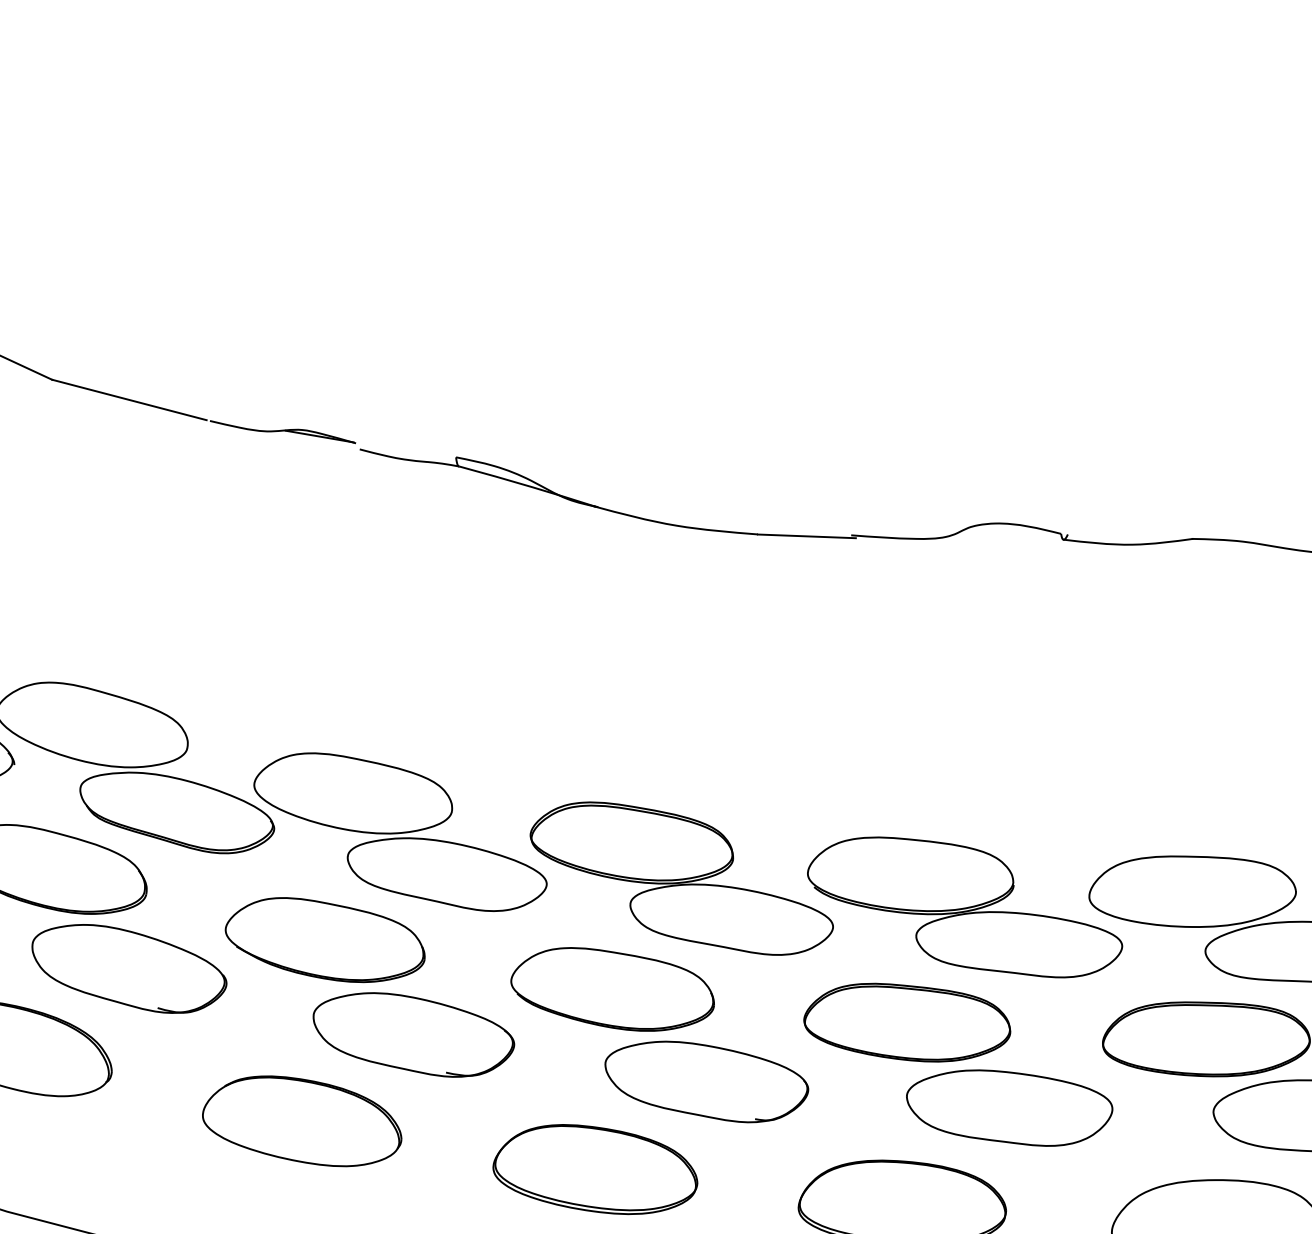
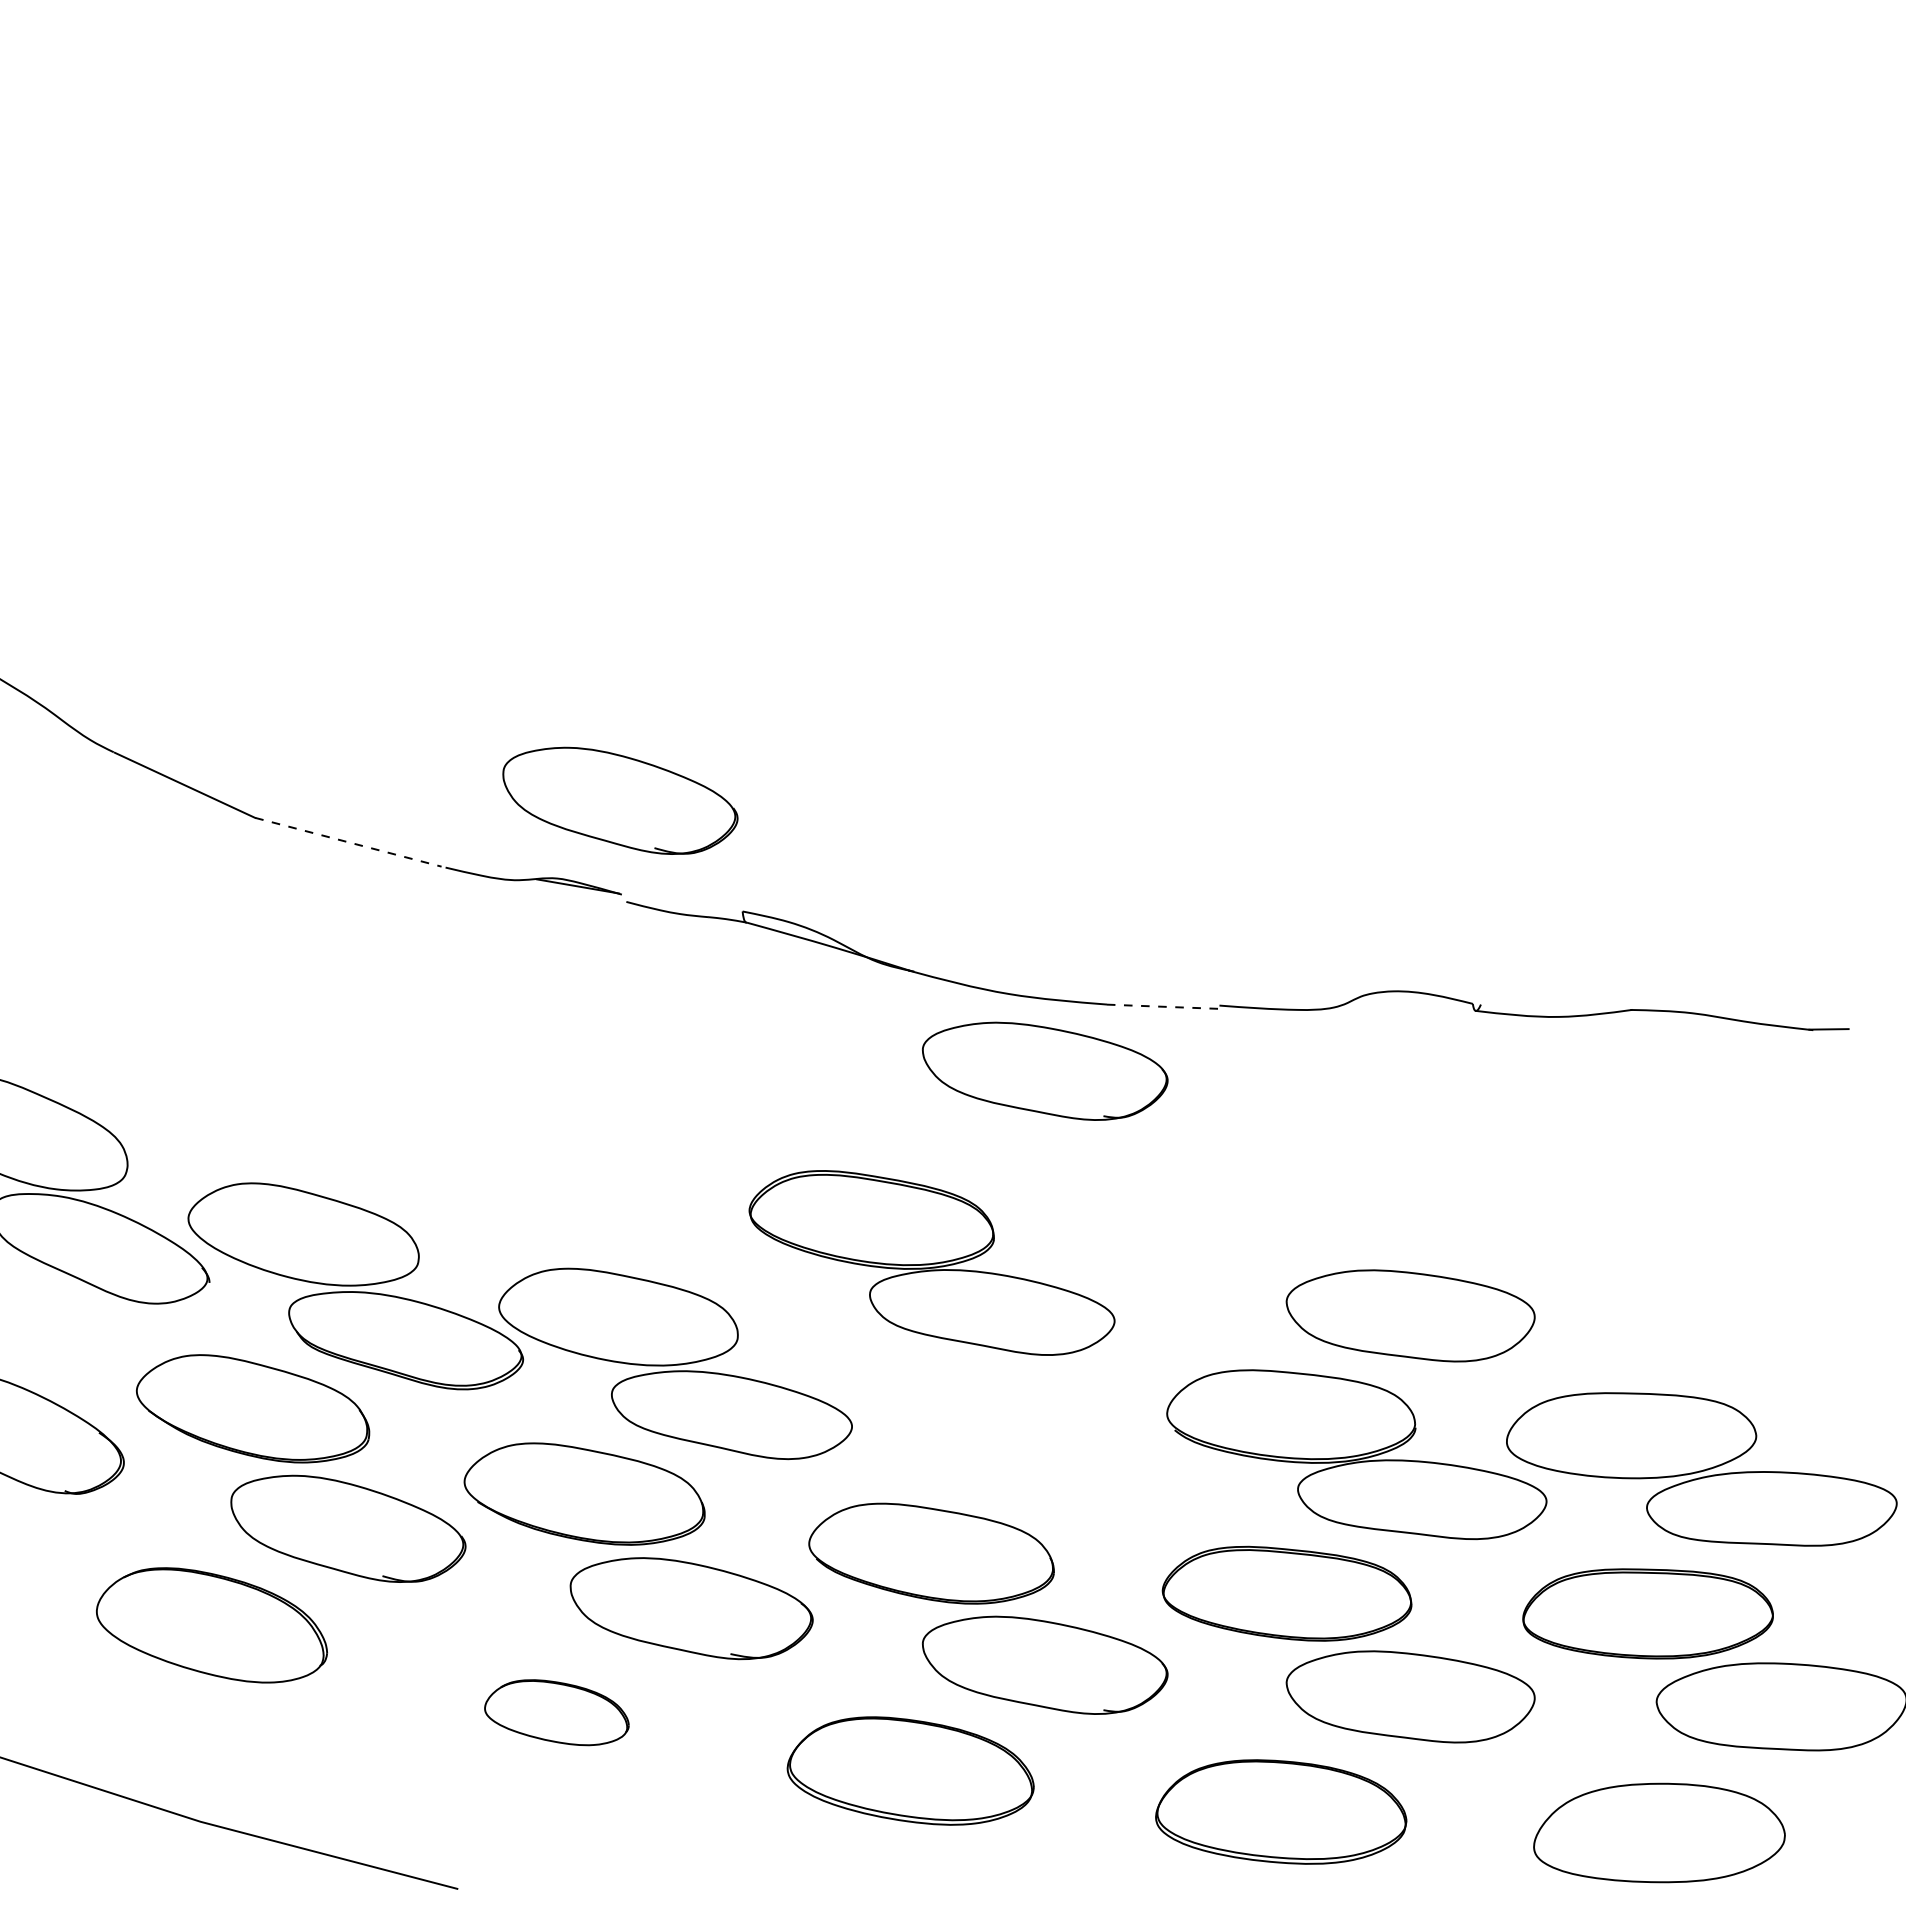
part: (354, 365) -> (620, 800), added
line: (129, 400) -> (348, 842), solid -> dashed
line: (807, 536) -> (1166, 1006), solid -> dashed
part: (706, 589) -> (1044, 1070), added
part: (1009, 792) -> (1410, 1315), added
part: (681, 878) -> (931, 1262), moved
part: (301, 1121) -> (556, 1712), size x0.6

